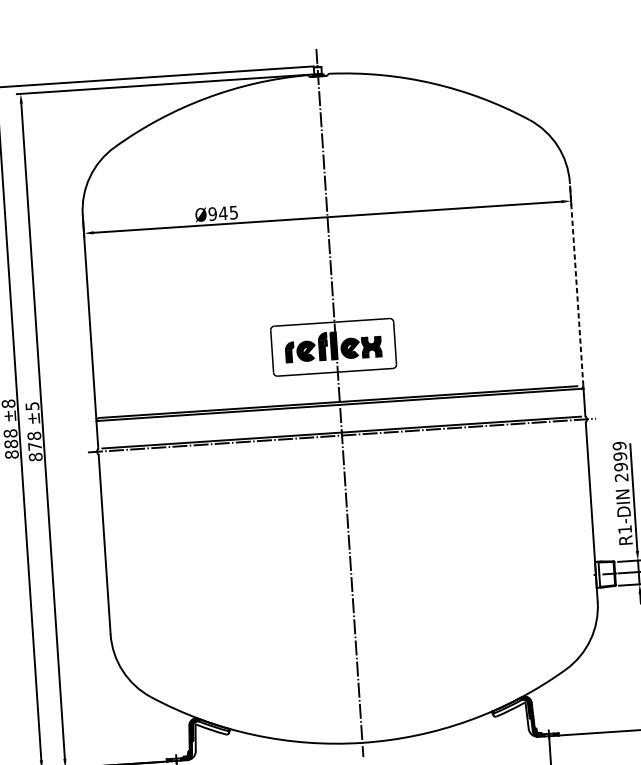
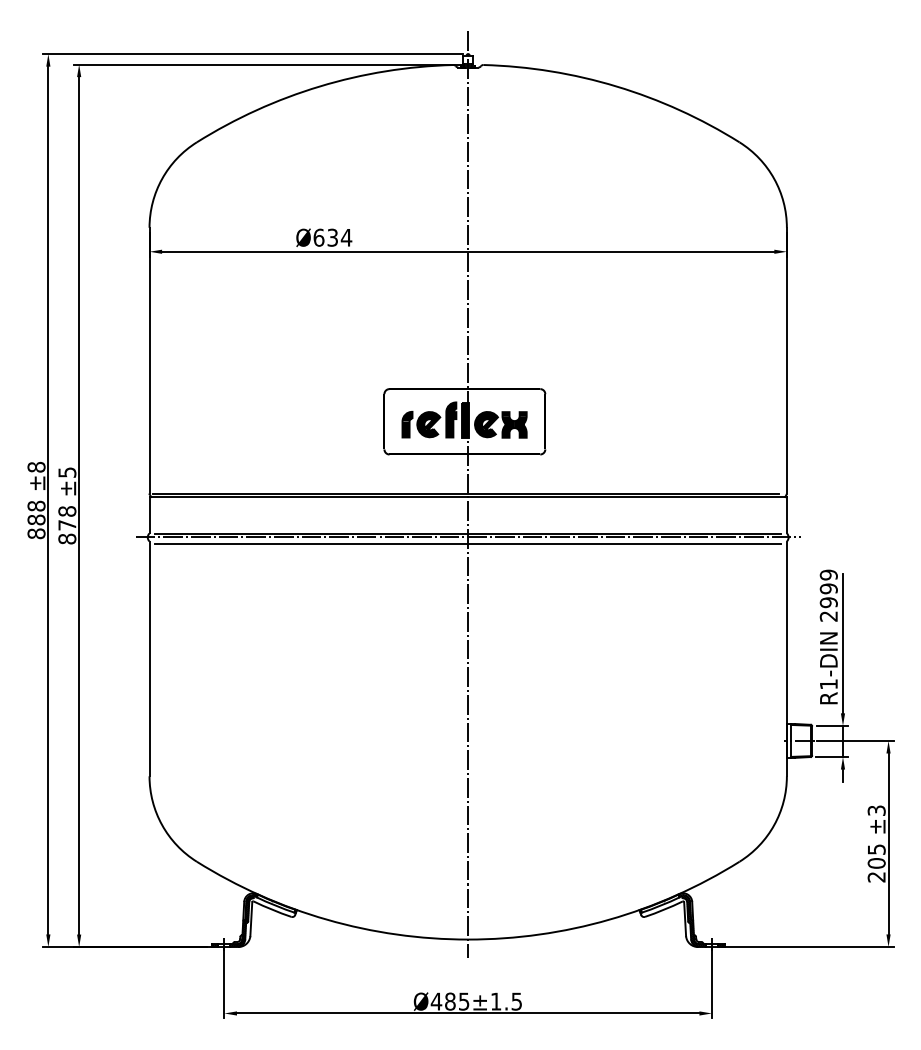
text: (223, 213) -> (332, 237), Ø945 -> Ø634
line: (576, 284) -> (786, 360), dashed -> solid
line: (341, 440) -> (467, 543), added

